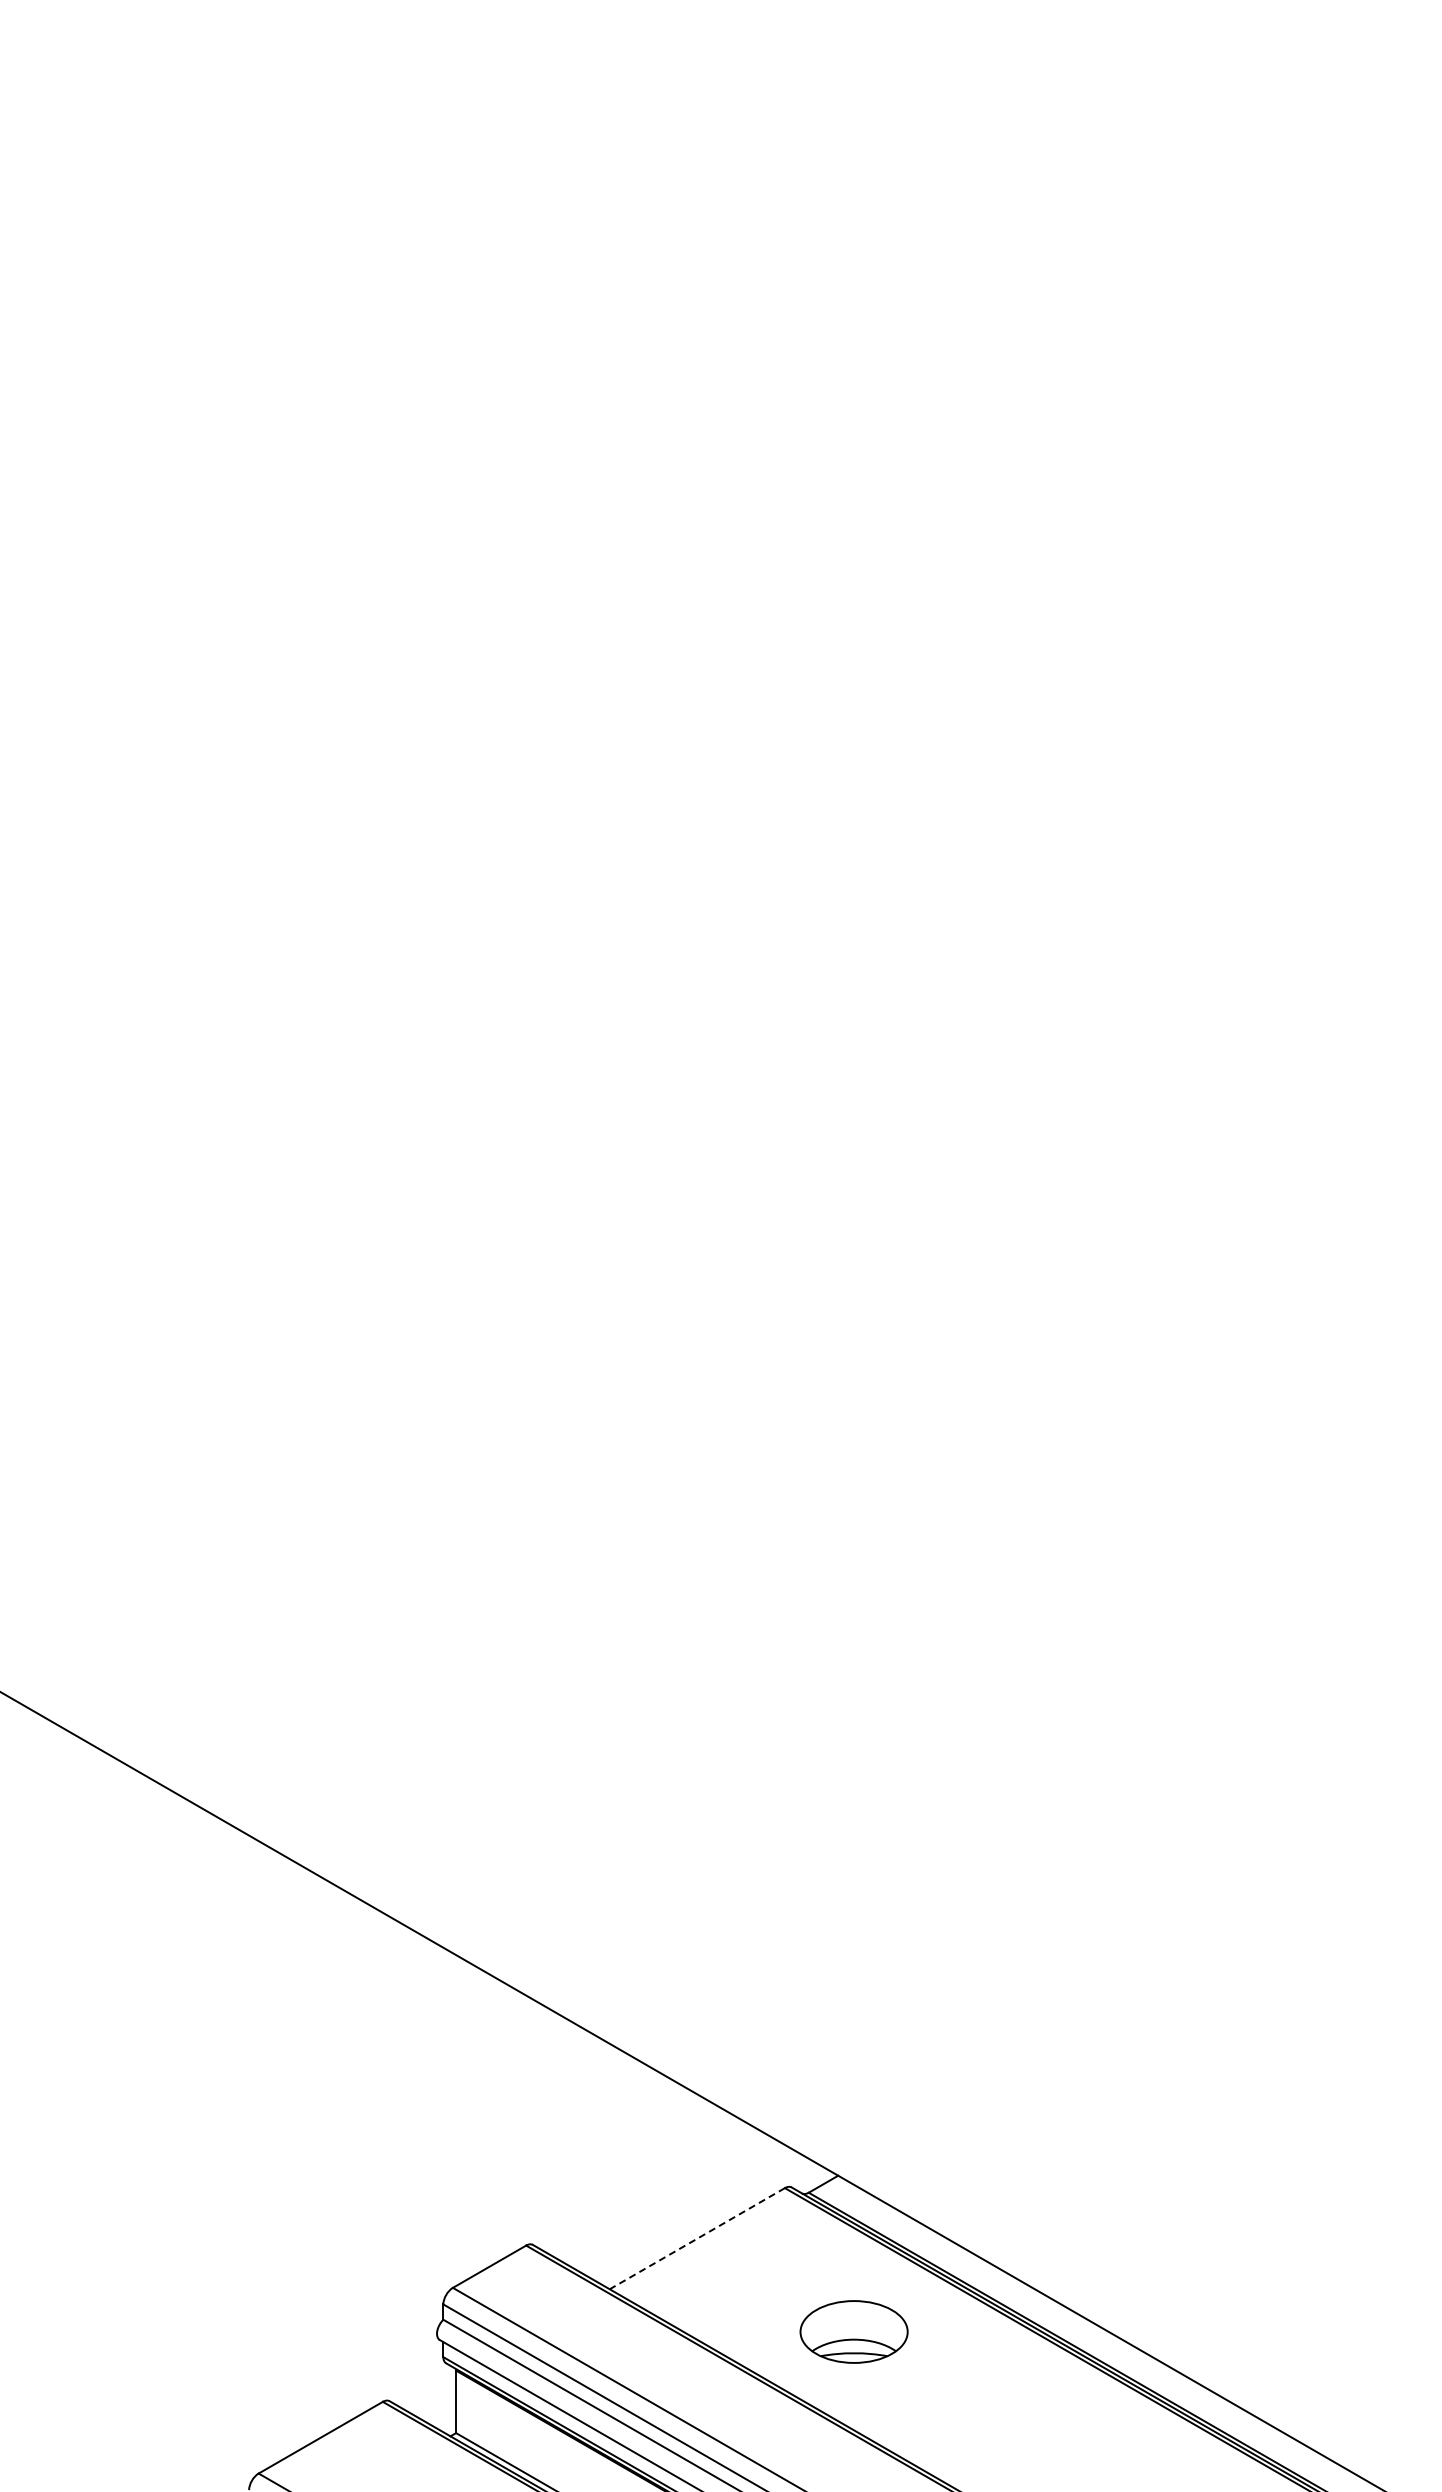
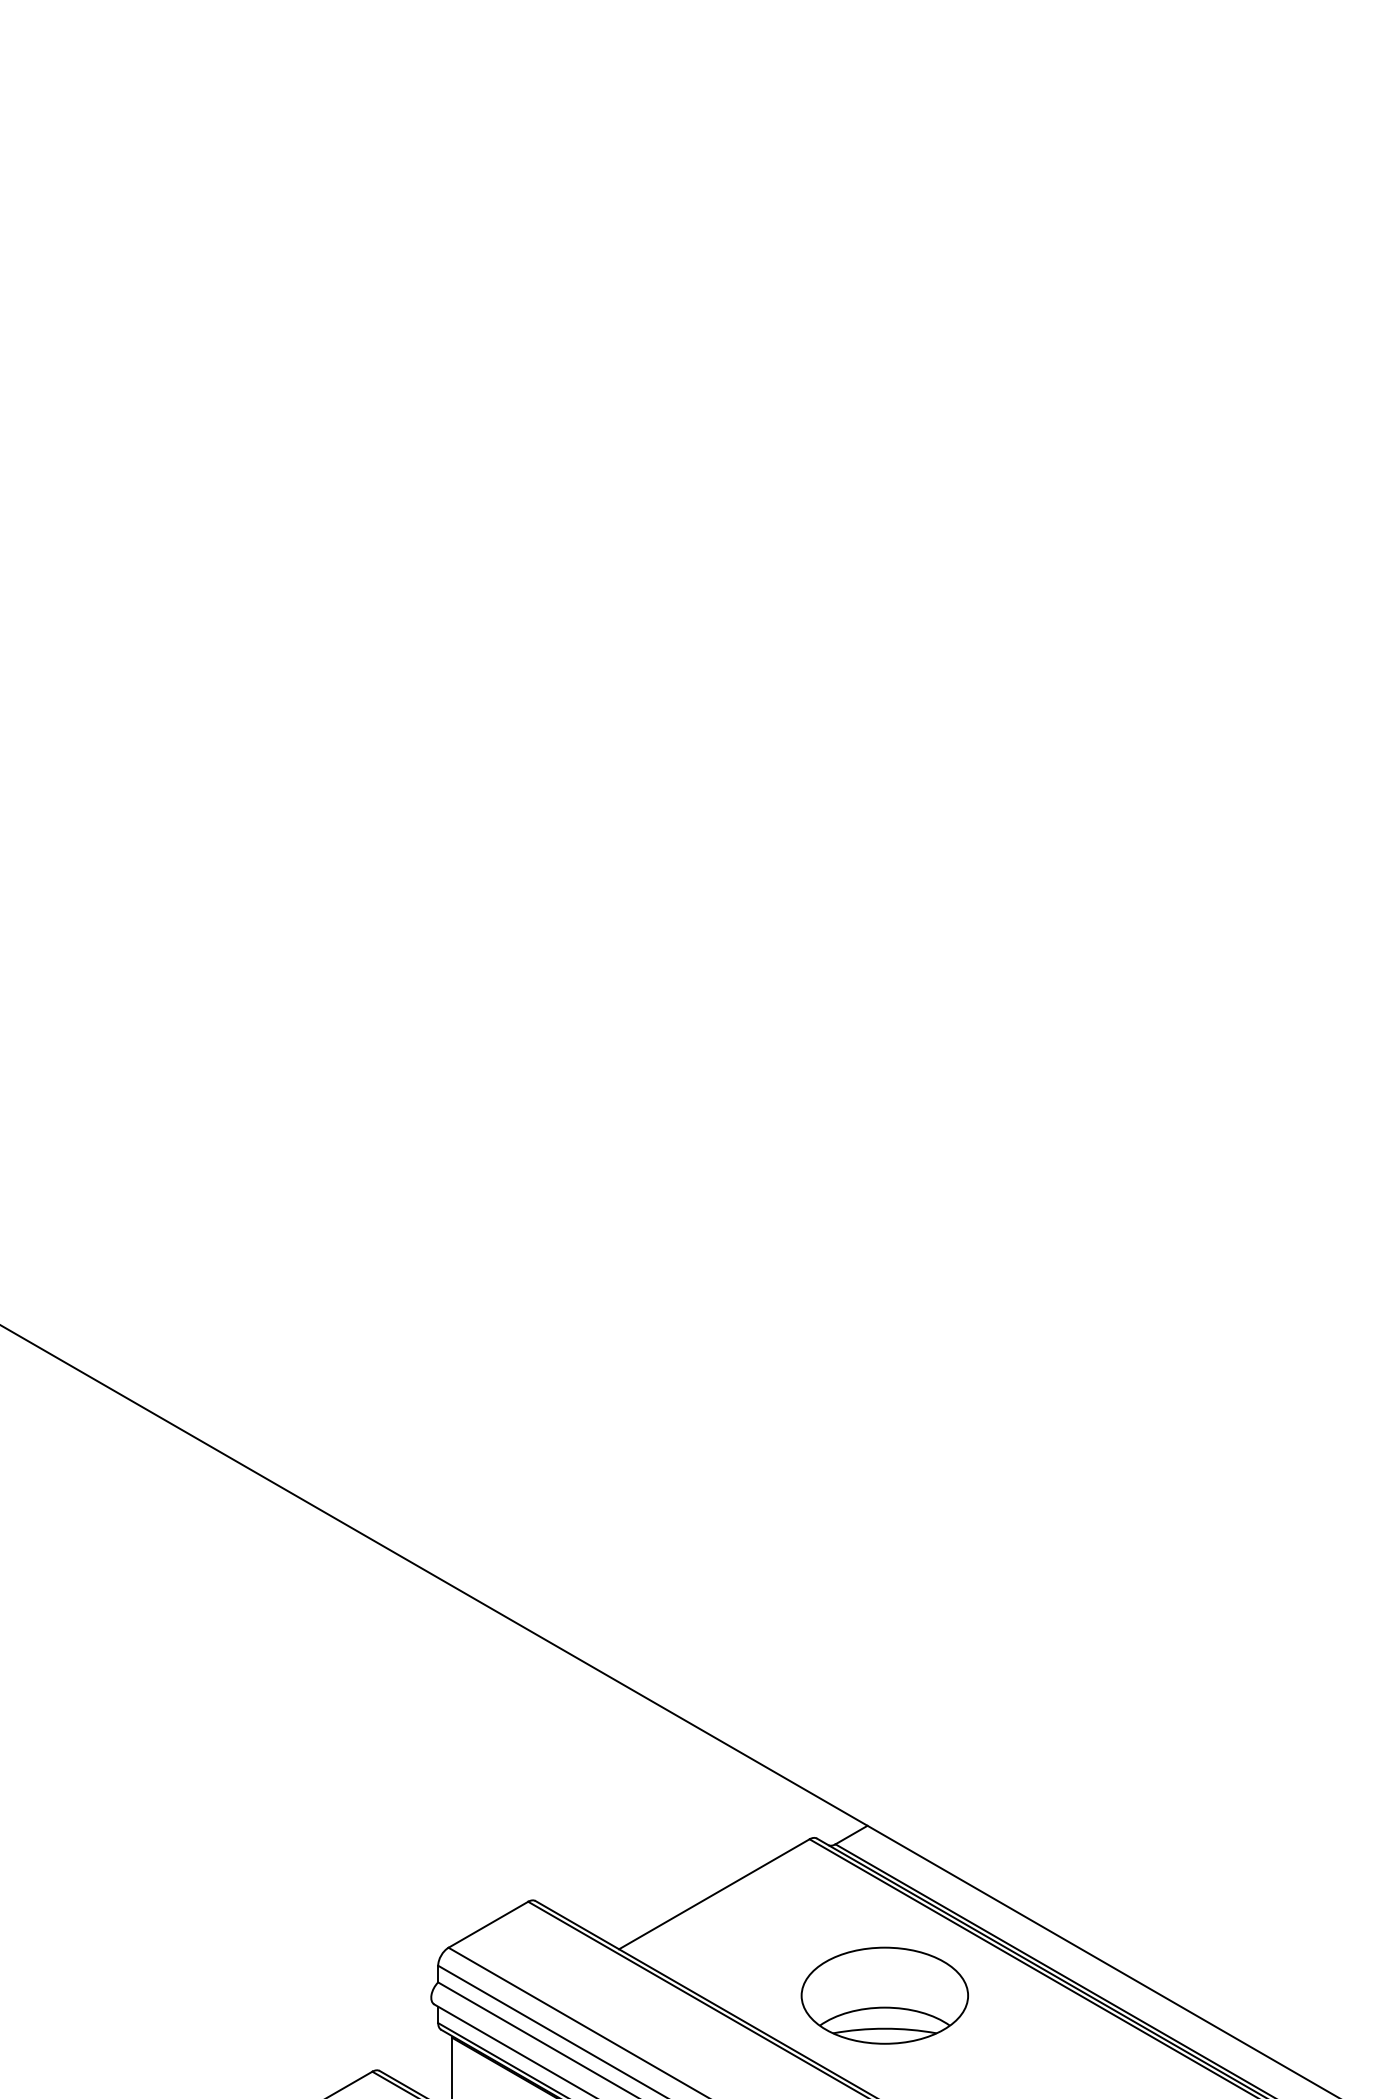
line: (696, 2238) -> (713, 1894), dashed -> solid
part: (853, 2331) -> (884, 1995), size x1.43

